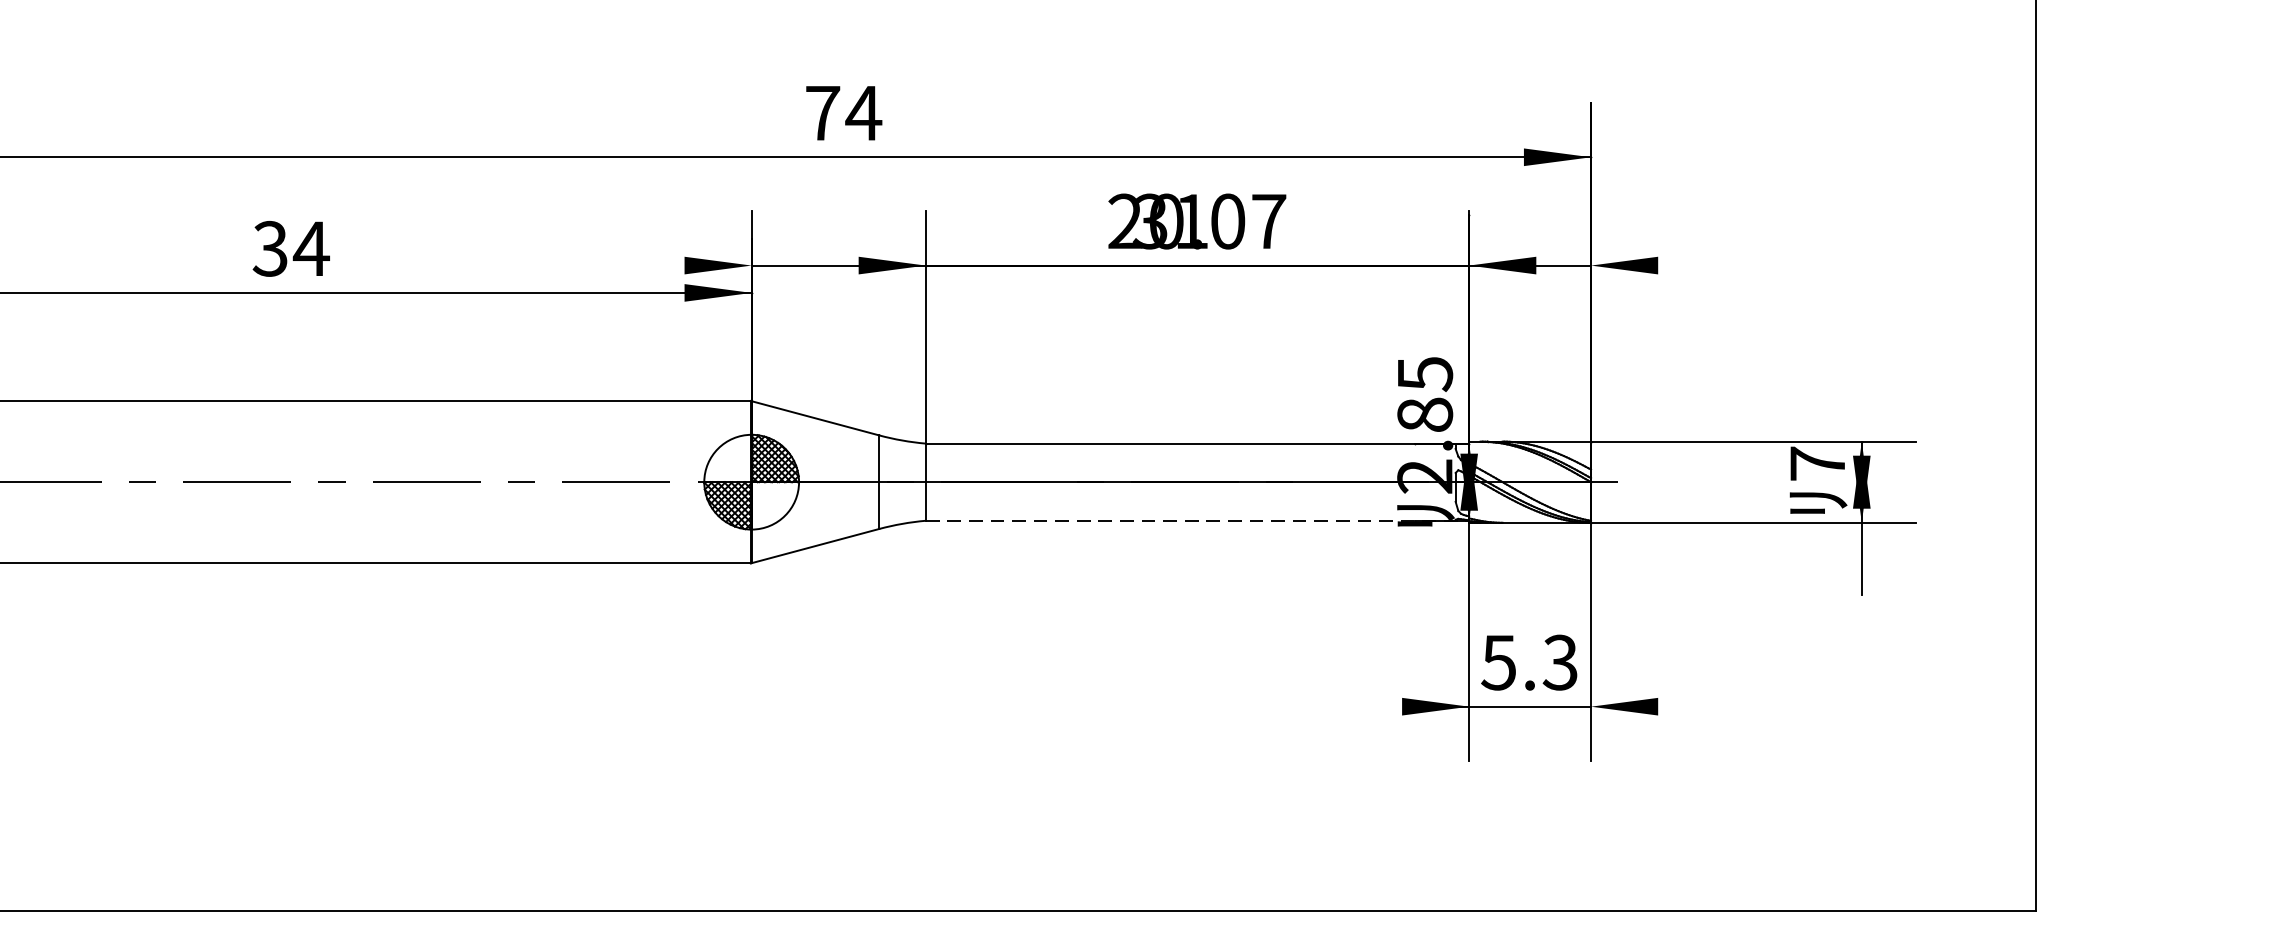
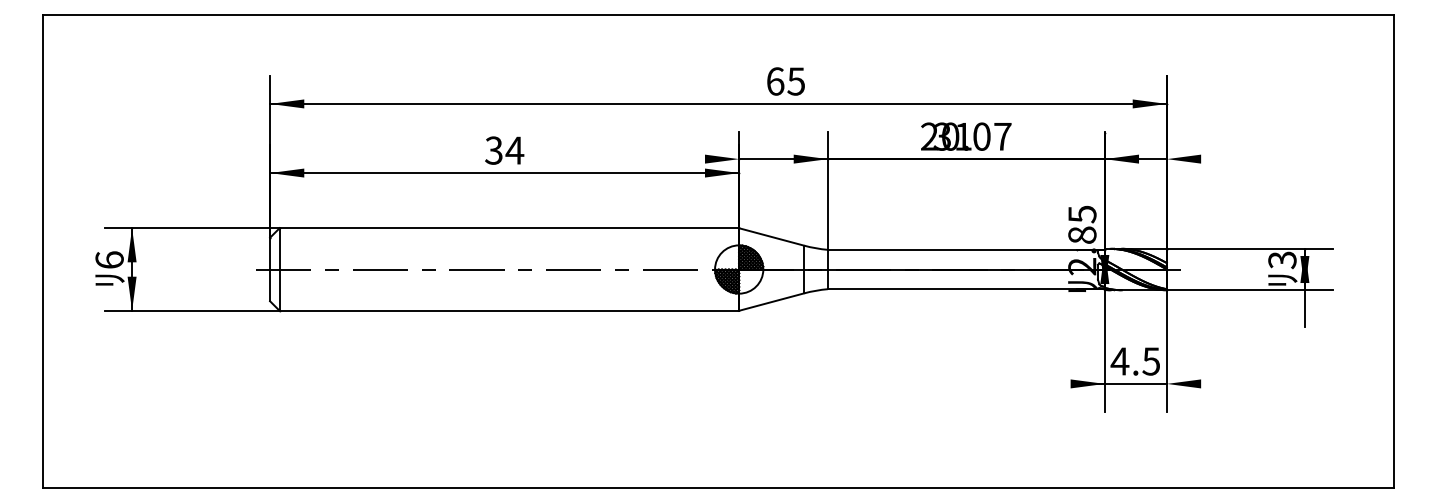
text: (844, 113) -> (786, 81), 74 -> 65
text: (1817, 464) -> (1282, 260), 7 -> 3
line: (1197, 521) -> (966, 289), dashed -> solid
text: (1527, 662) -> (1134, 361), 5.3 -> 4.5

